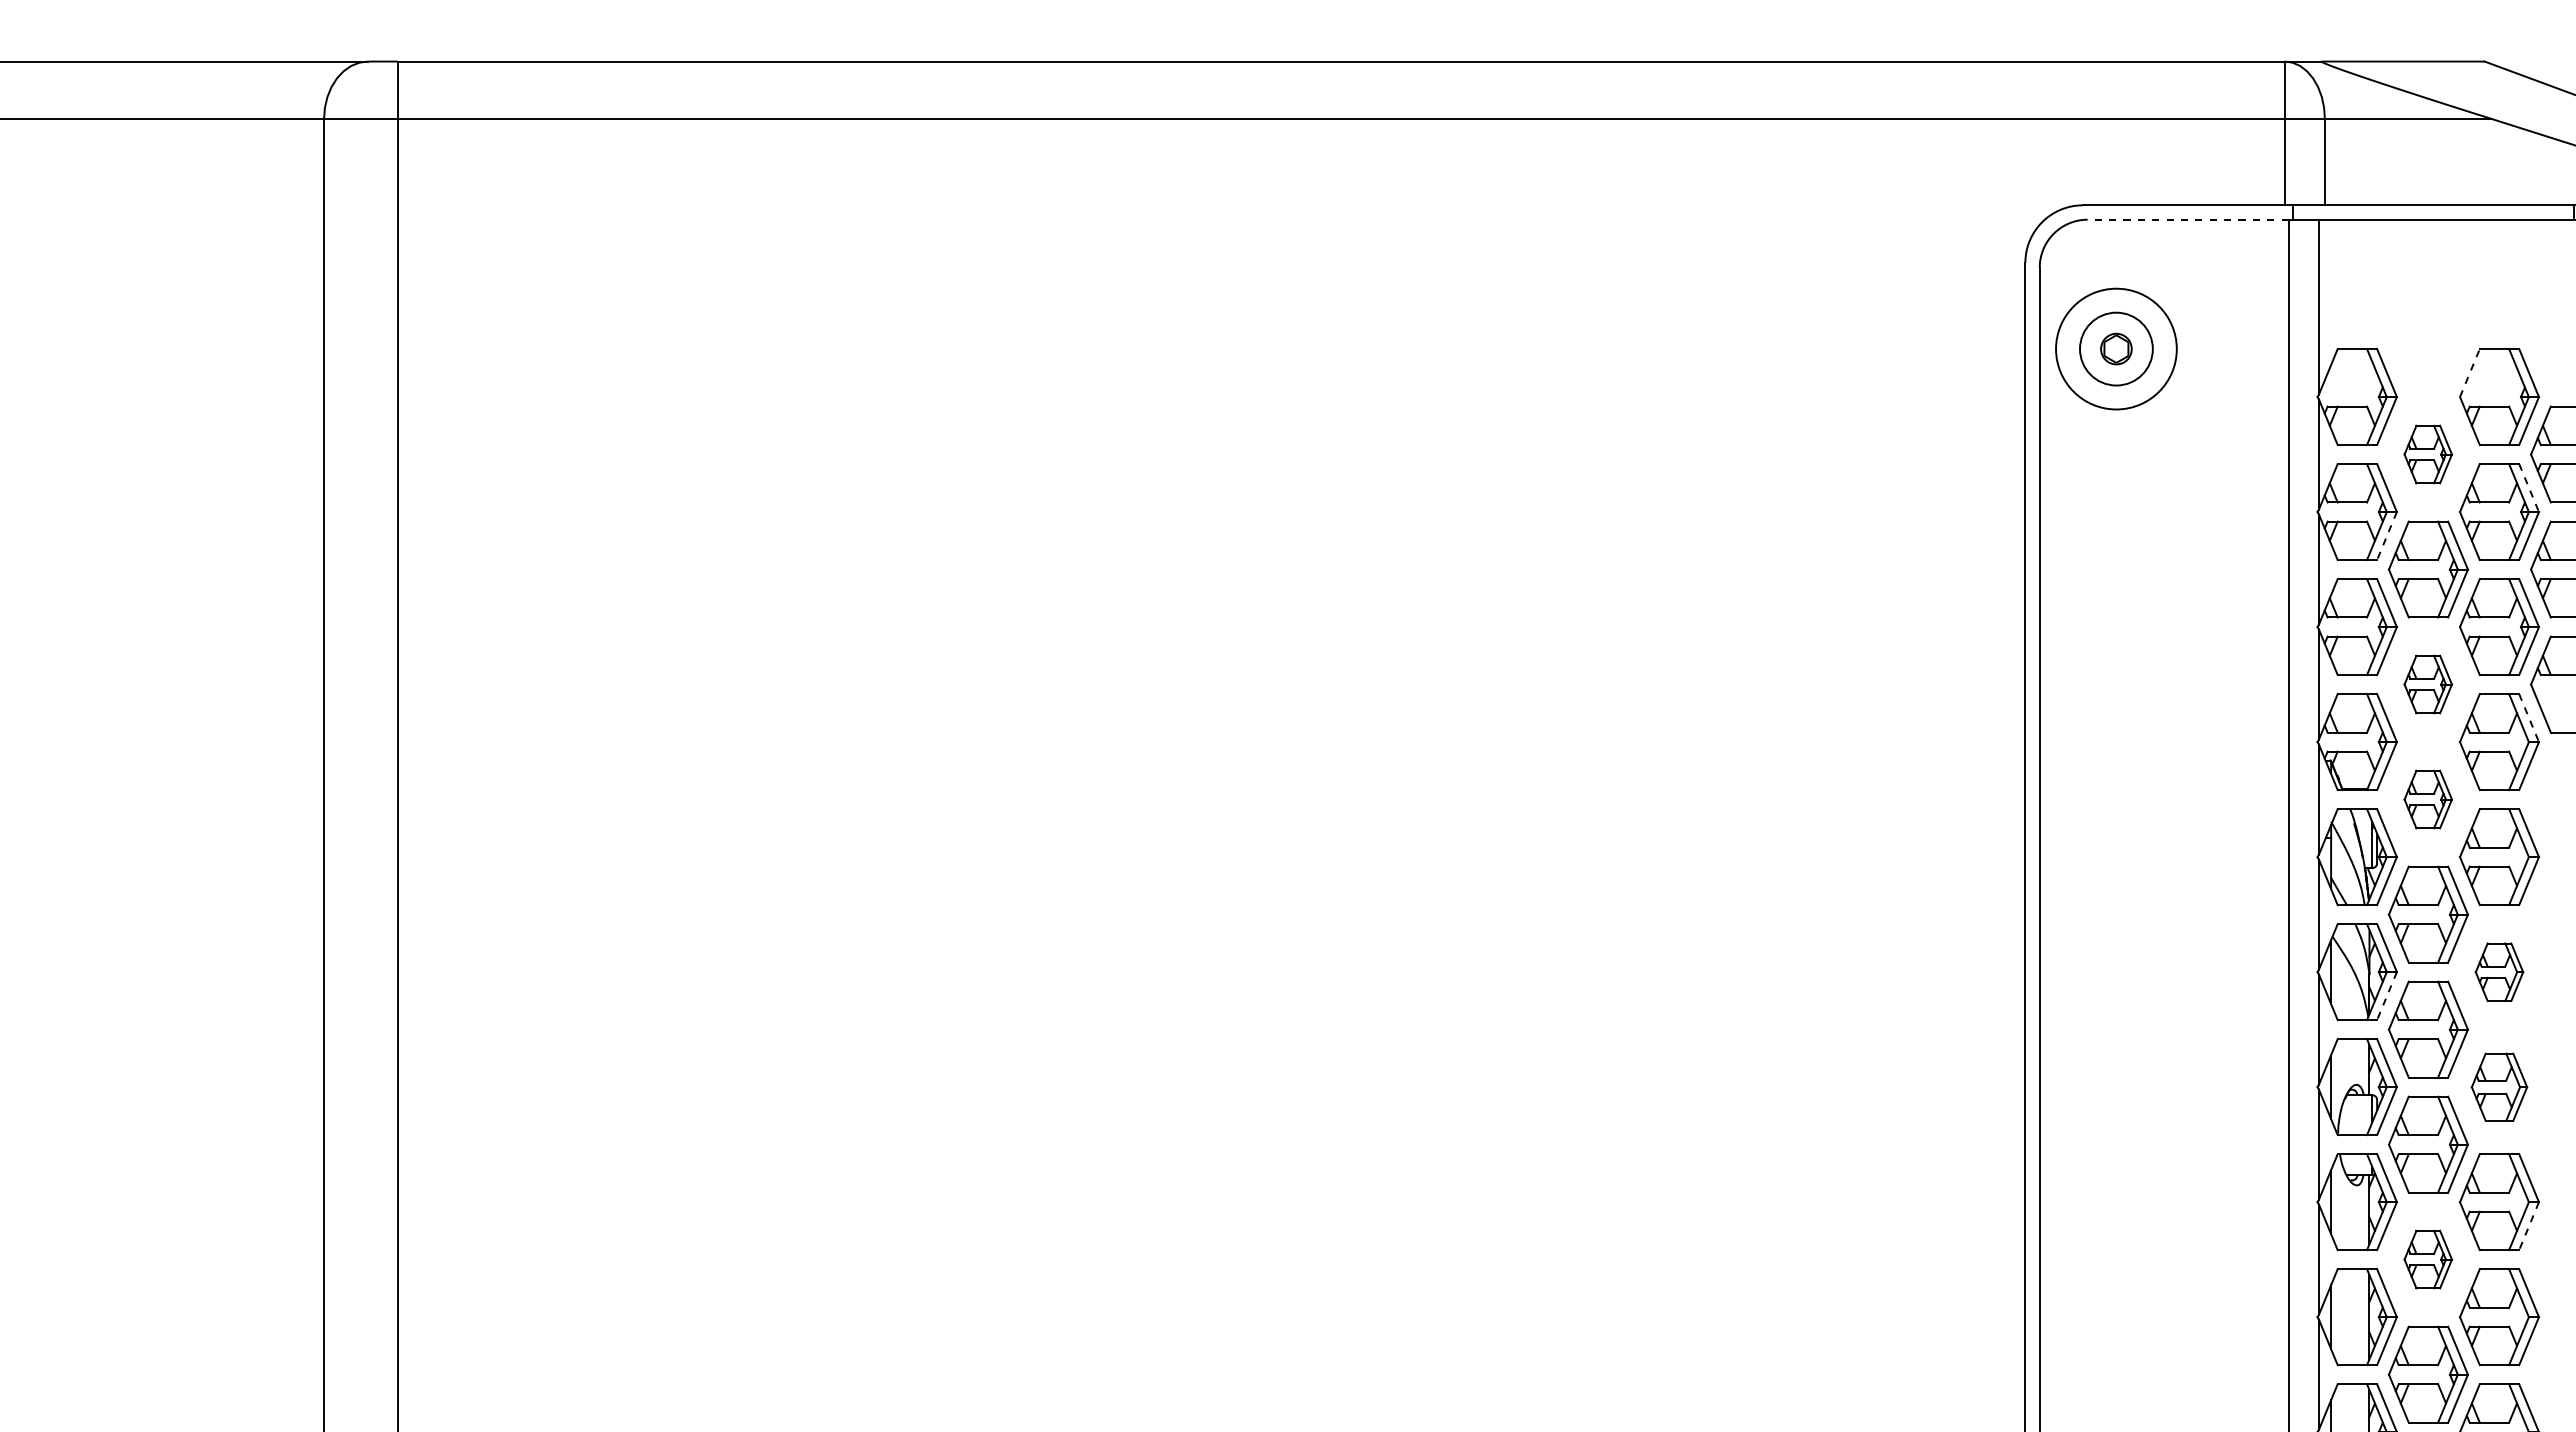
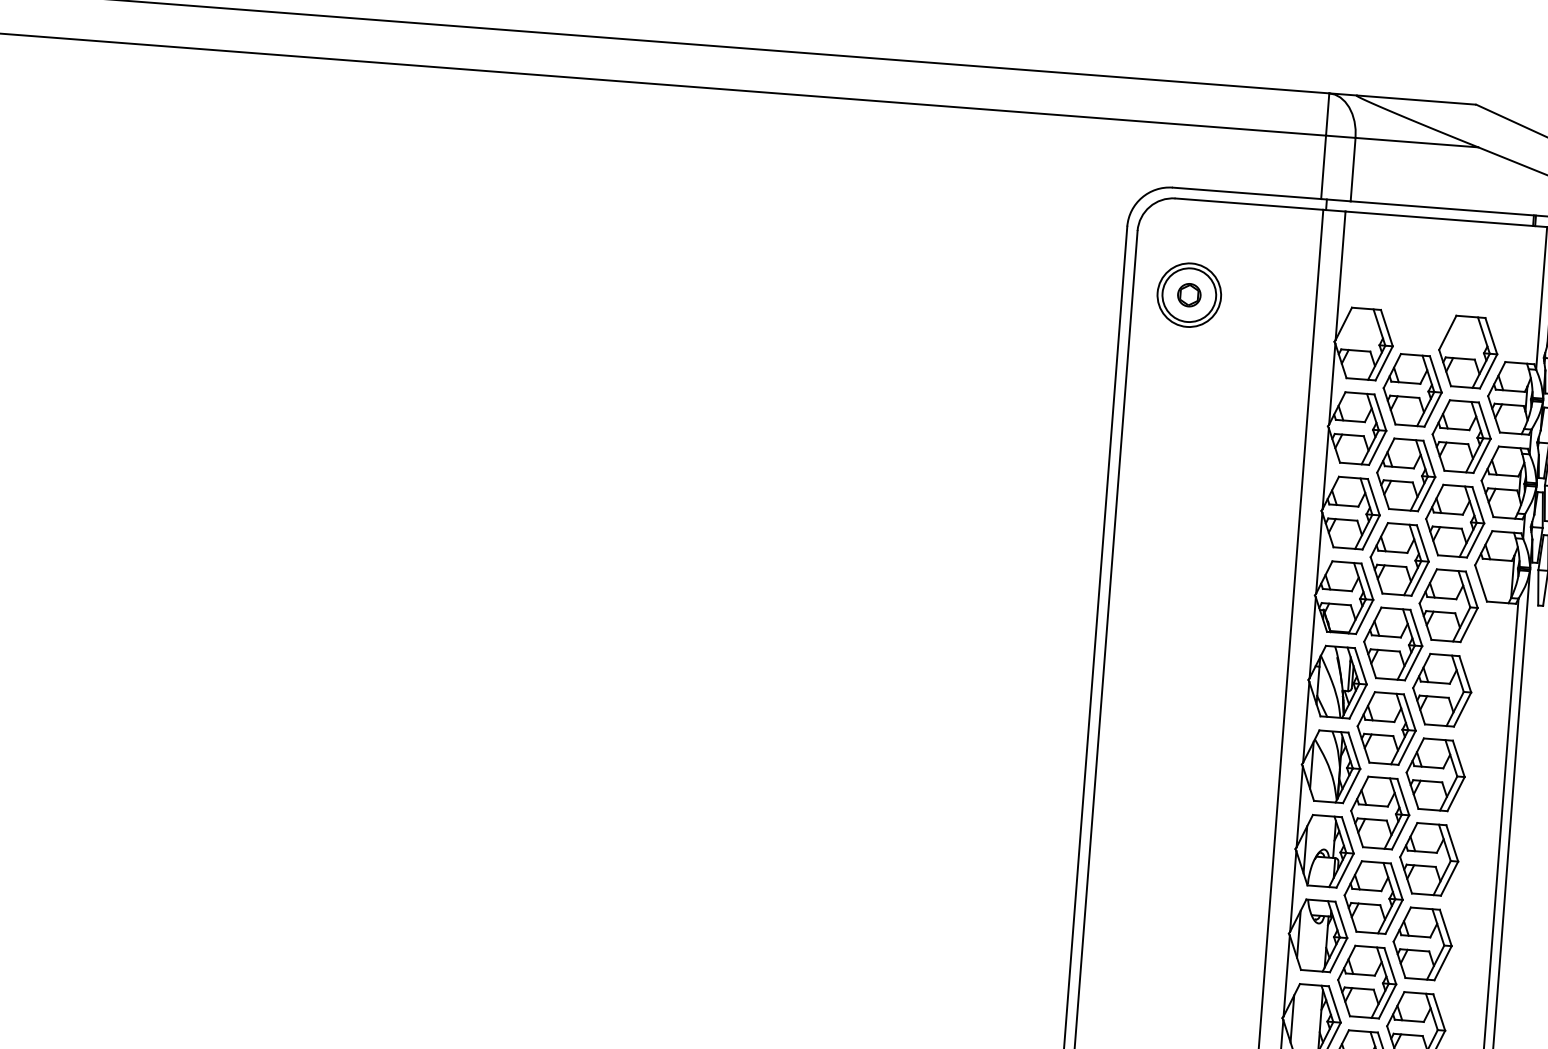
line: (2188, 219) -> (1249, 204), dashed -> solid
circle: (2116, 348) -> (1189, 294), size x0.71
line: (2469, 373) -> (1447, 333), dashed -> solid
part: (2427, 454) -> (1412, 390), size x1.67
line: (2529, 488) -> (1485, 421), dashed -> solid
line: (2387, 536) -> (1377, 448), dashed -> solid
part: (2427, 684) -> (1399, 559), size x1.67
line: (2529, 718) -> (1472, 590), dashed -> solid
part: (2427, 799) -> (1392, 643), size x1.67
part: (2499, 972) -> (1435, 775), size x1.67
line: (2387, 996) -> (1351, 786), dashed -> solid
part: (2499, 1087) -> (1429, 859), size x1.43
line: (2529, 1226) -> (1443, 963), dashed -> solid
part: (2427, 1259) -> (1366, 981), size x1.67

